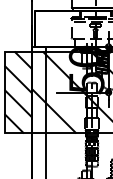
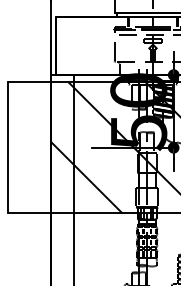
hatch: (17, 92) -> (28, 147), removed

